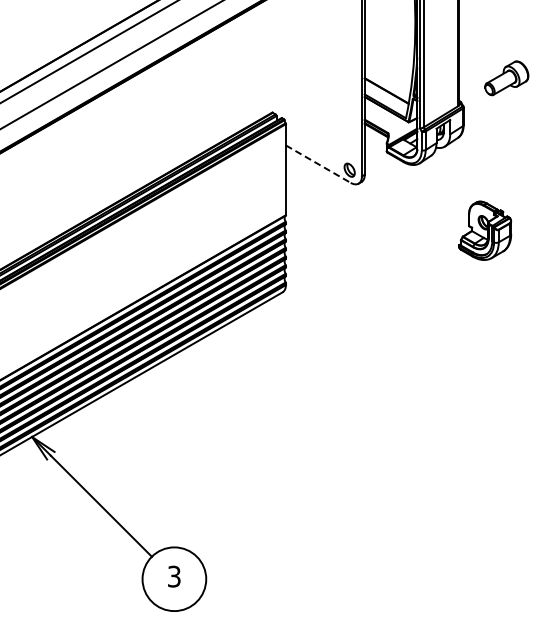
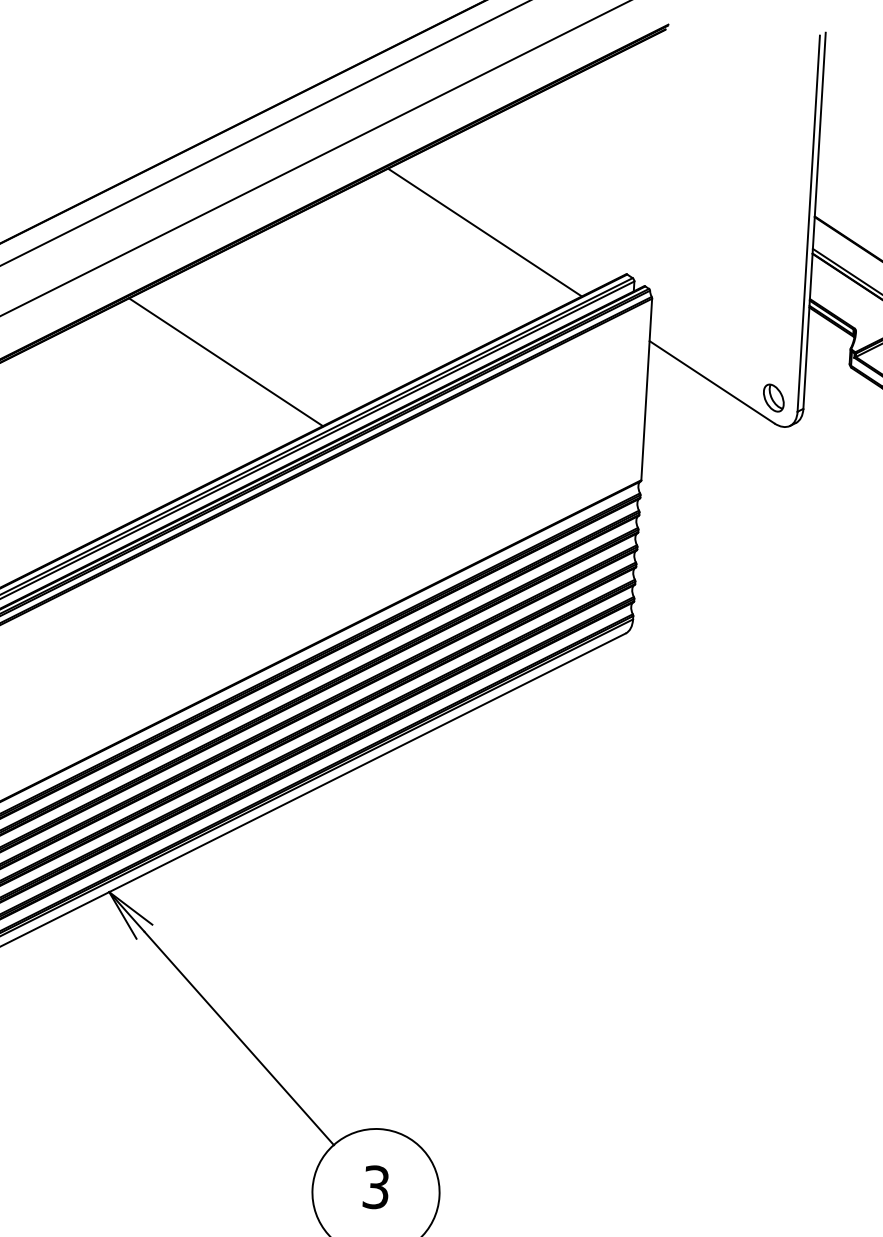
line: (200, 96) -> (485, 233), added
line: (318, 164) -> (712, 382), dashed -> solid
line: (74, 168) -> (225, 362), added

